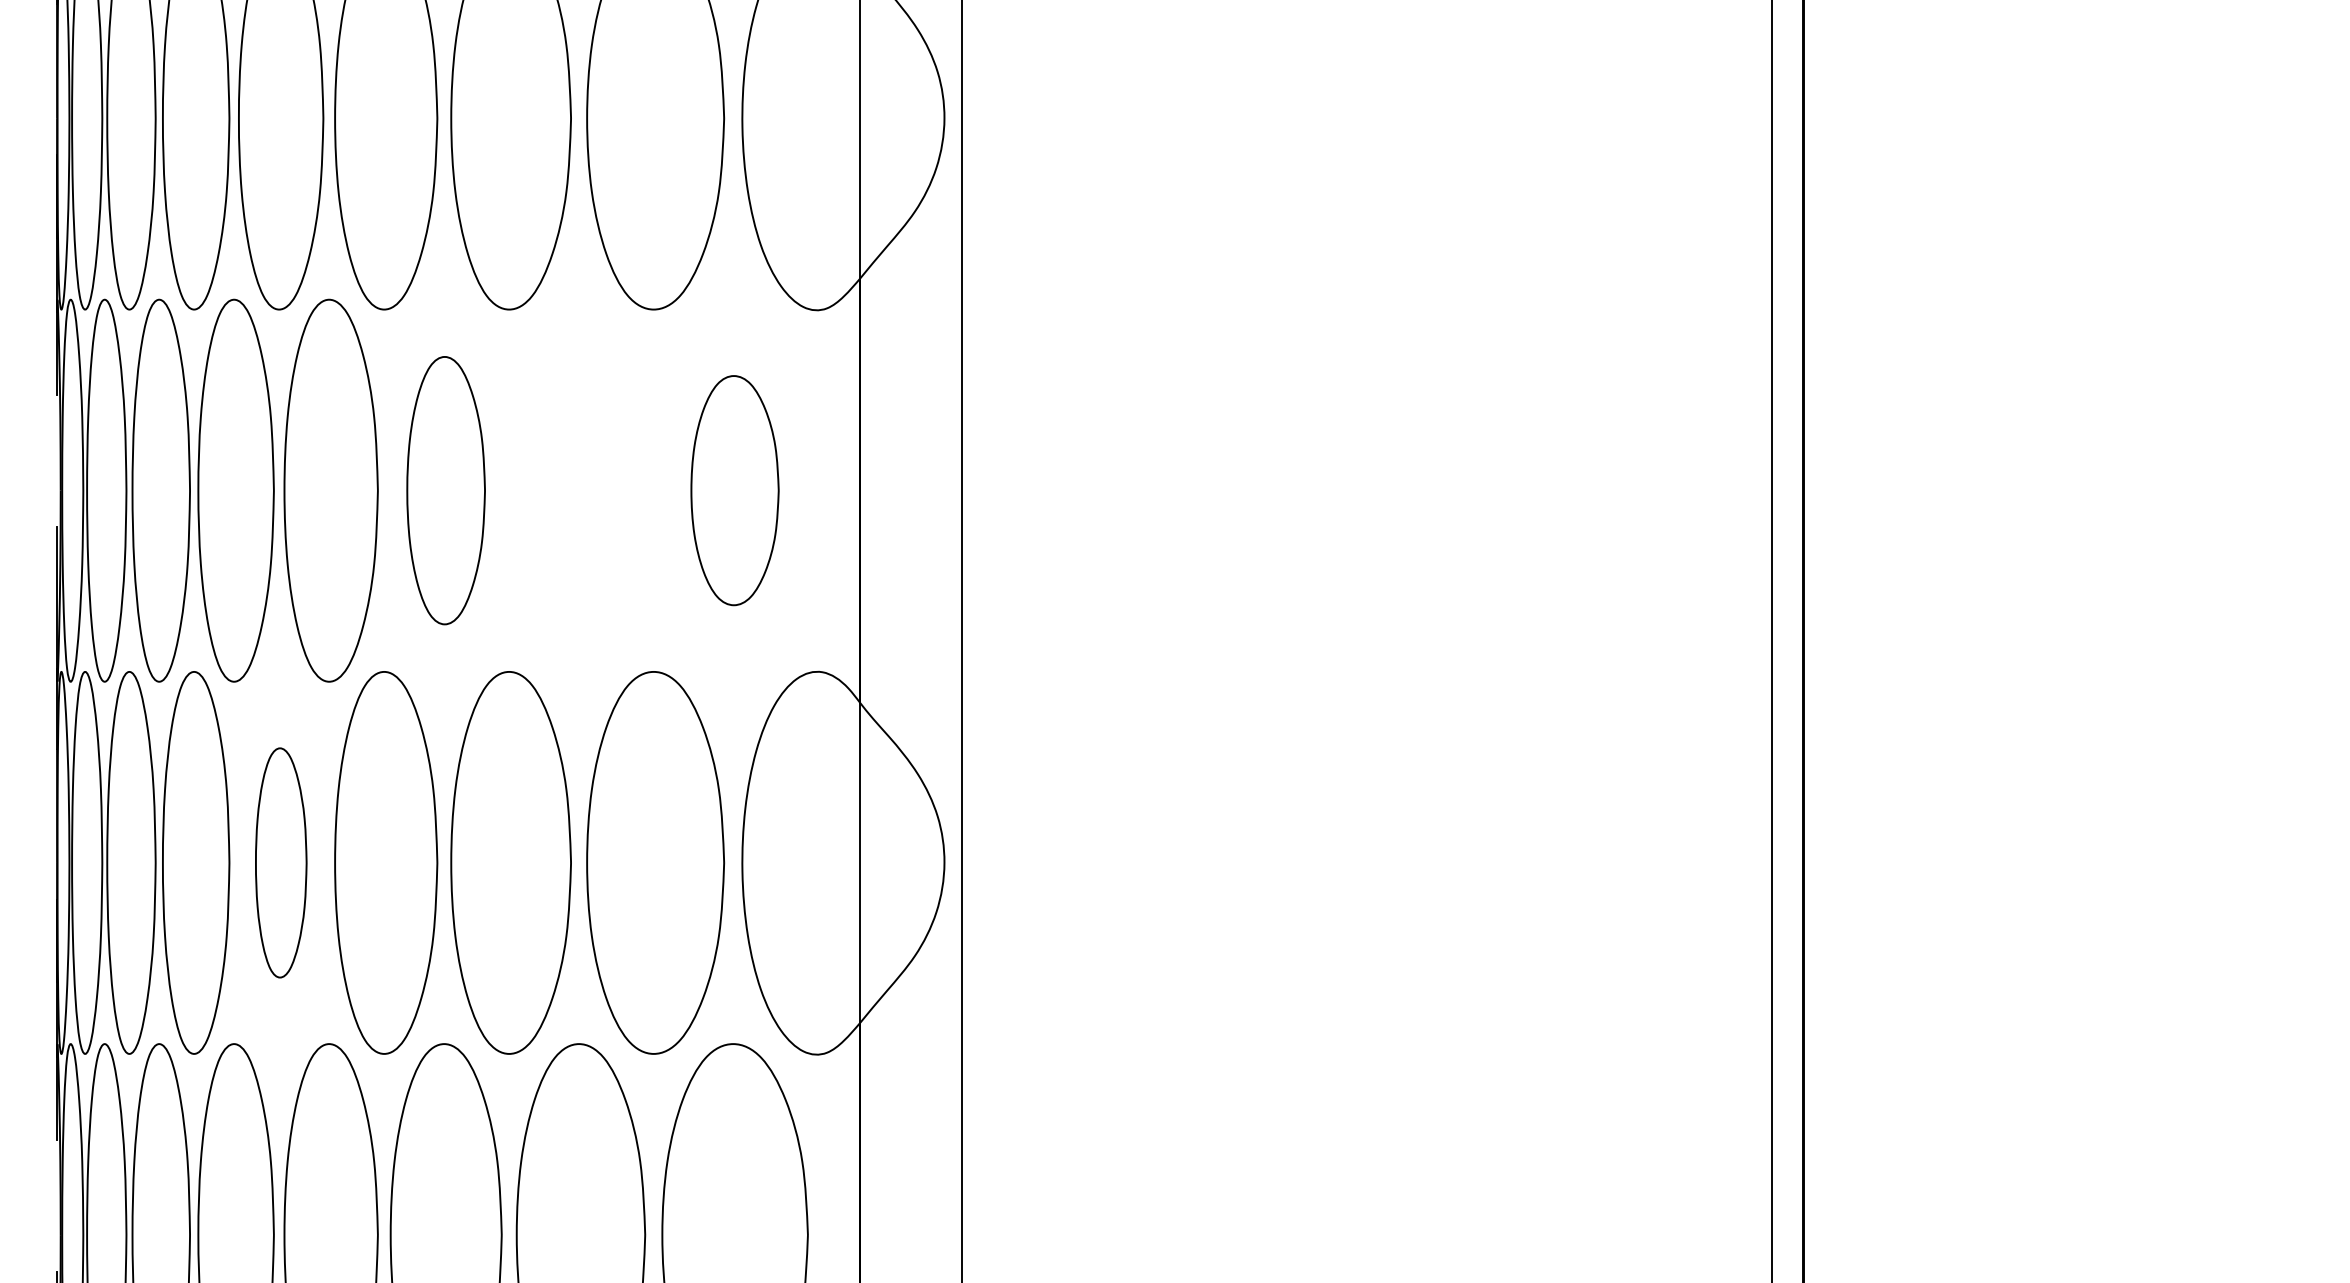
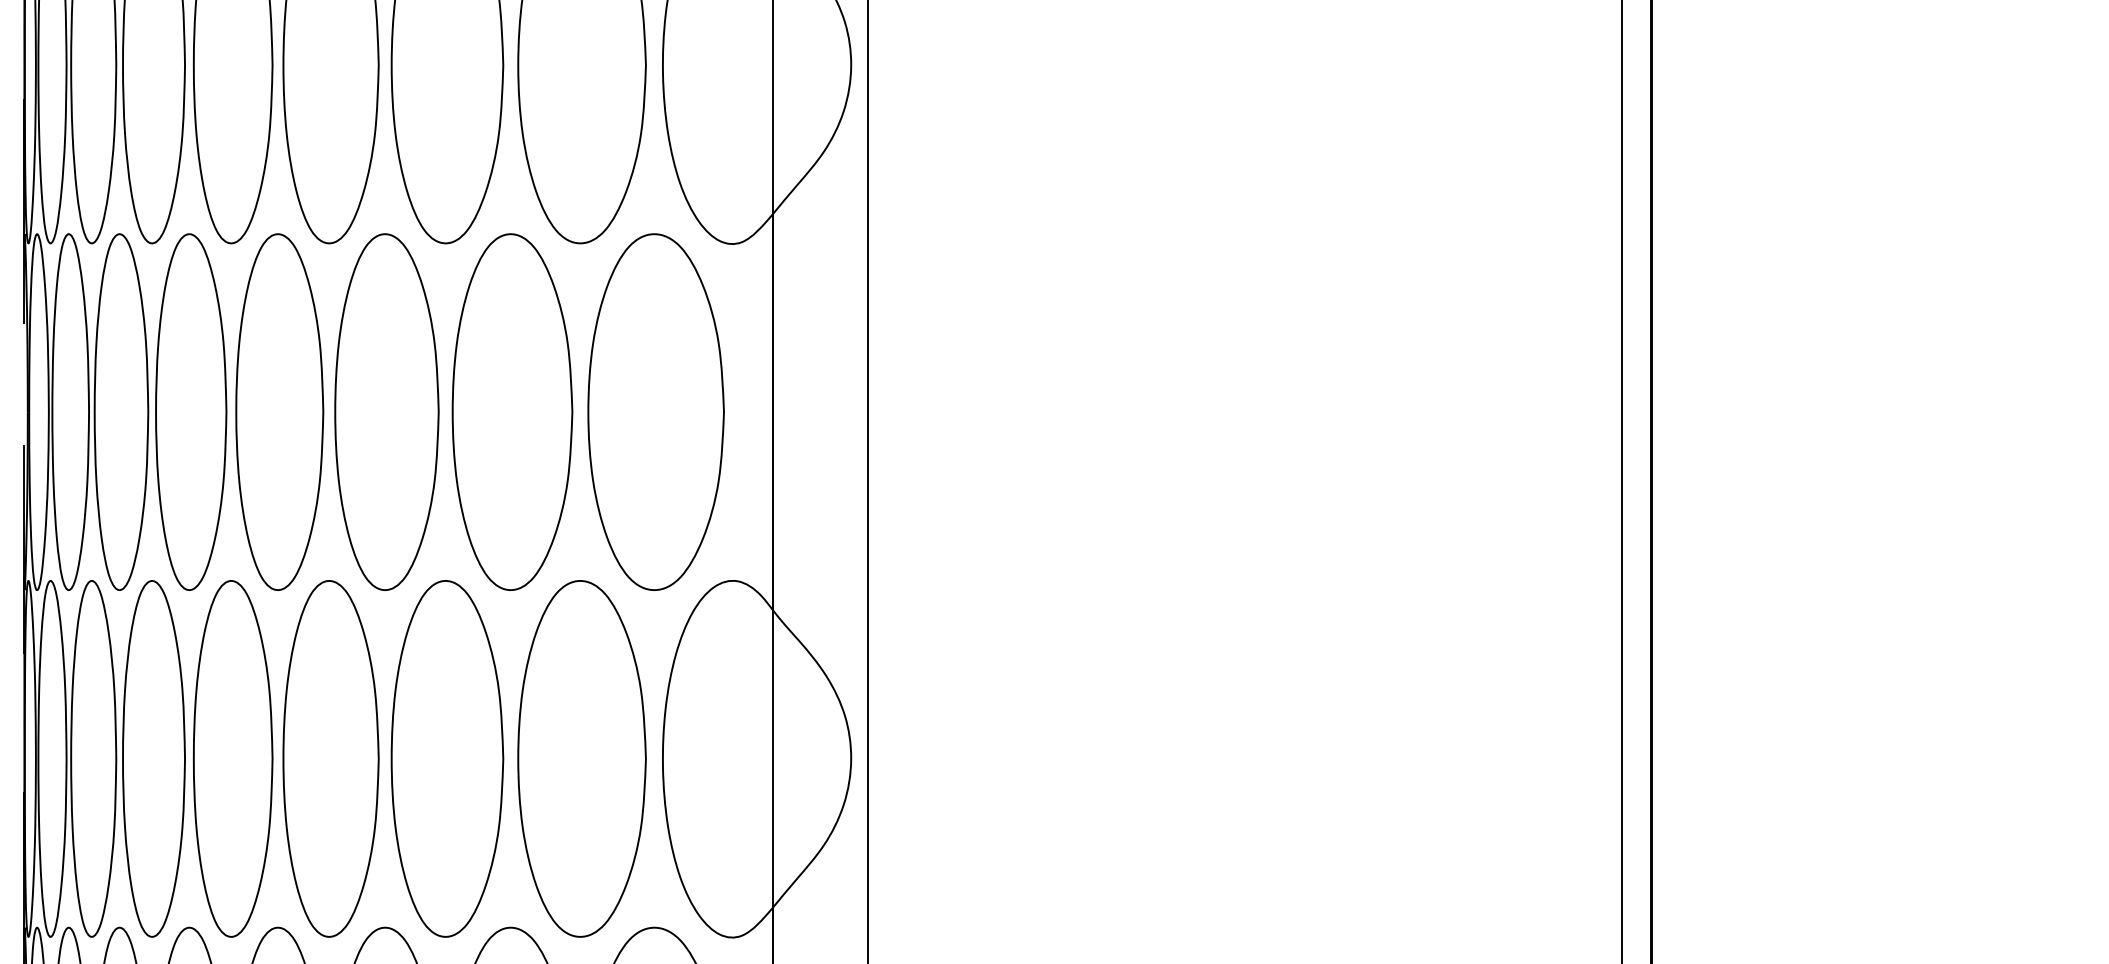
part: (445, 490) -> (386, 411), size x1.43
part: (580, 490) -> (512, 411), added
part: (734, 490) -> (655, 411), size x1.67
part: (281, 862) -> (233, 758), size x1.67

